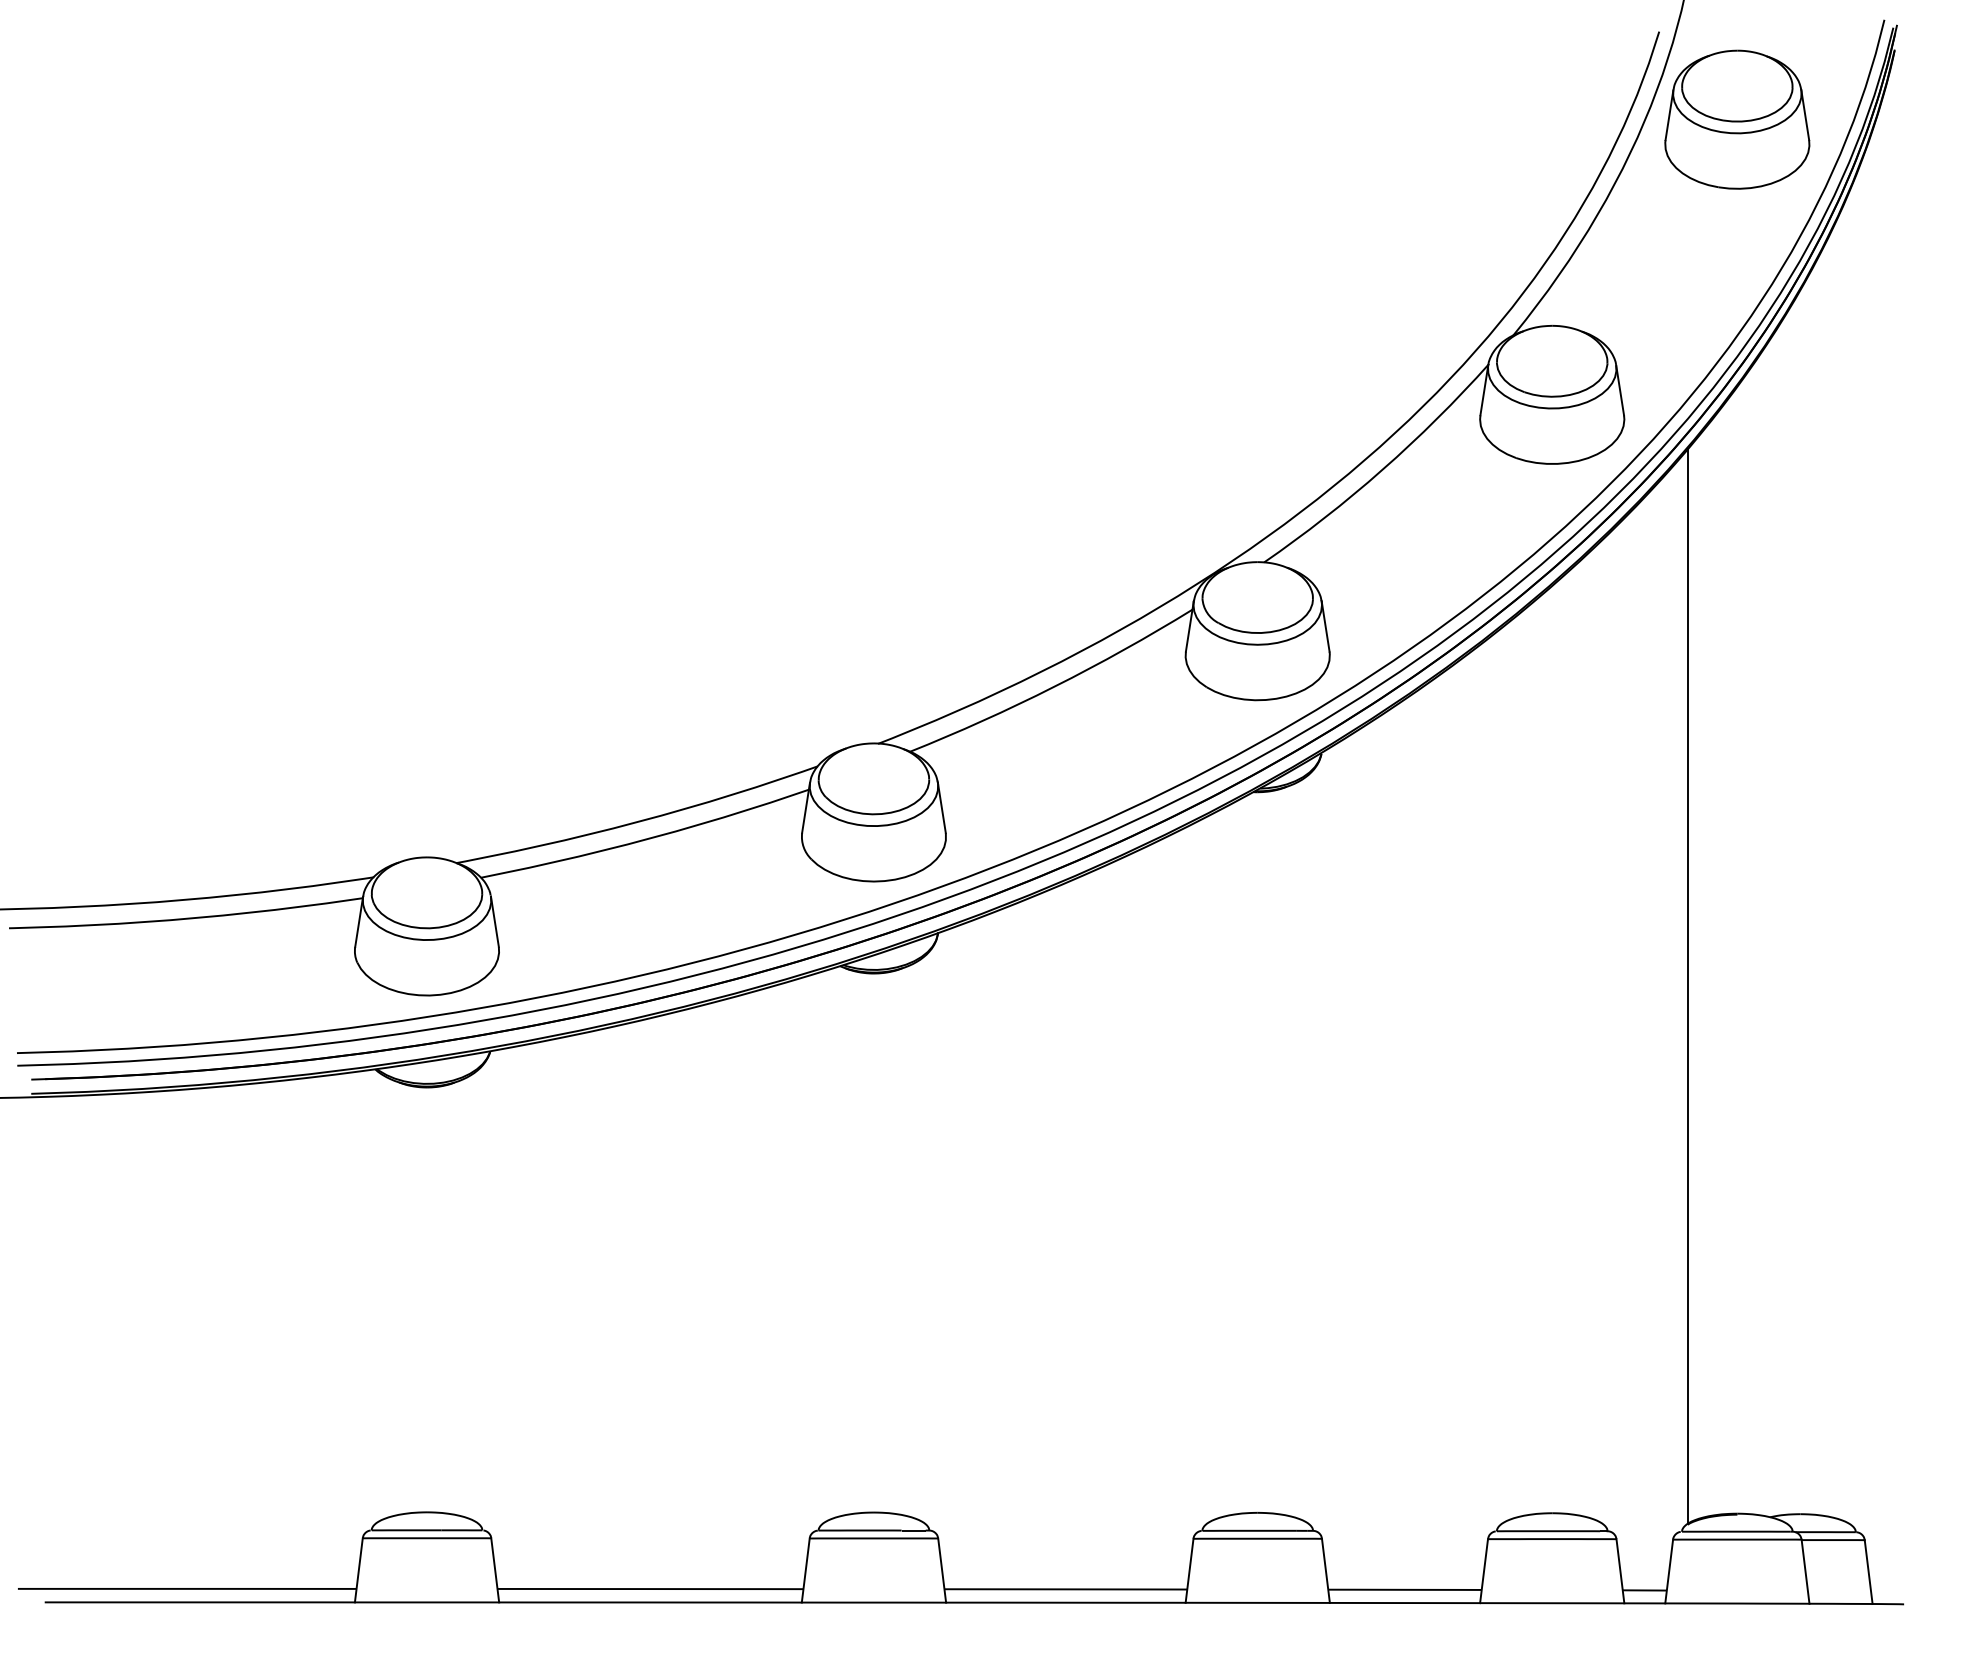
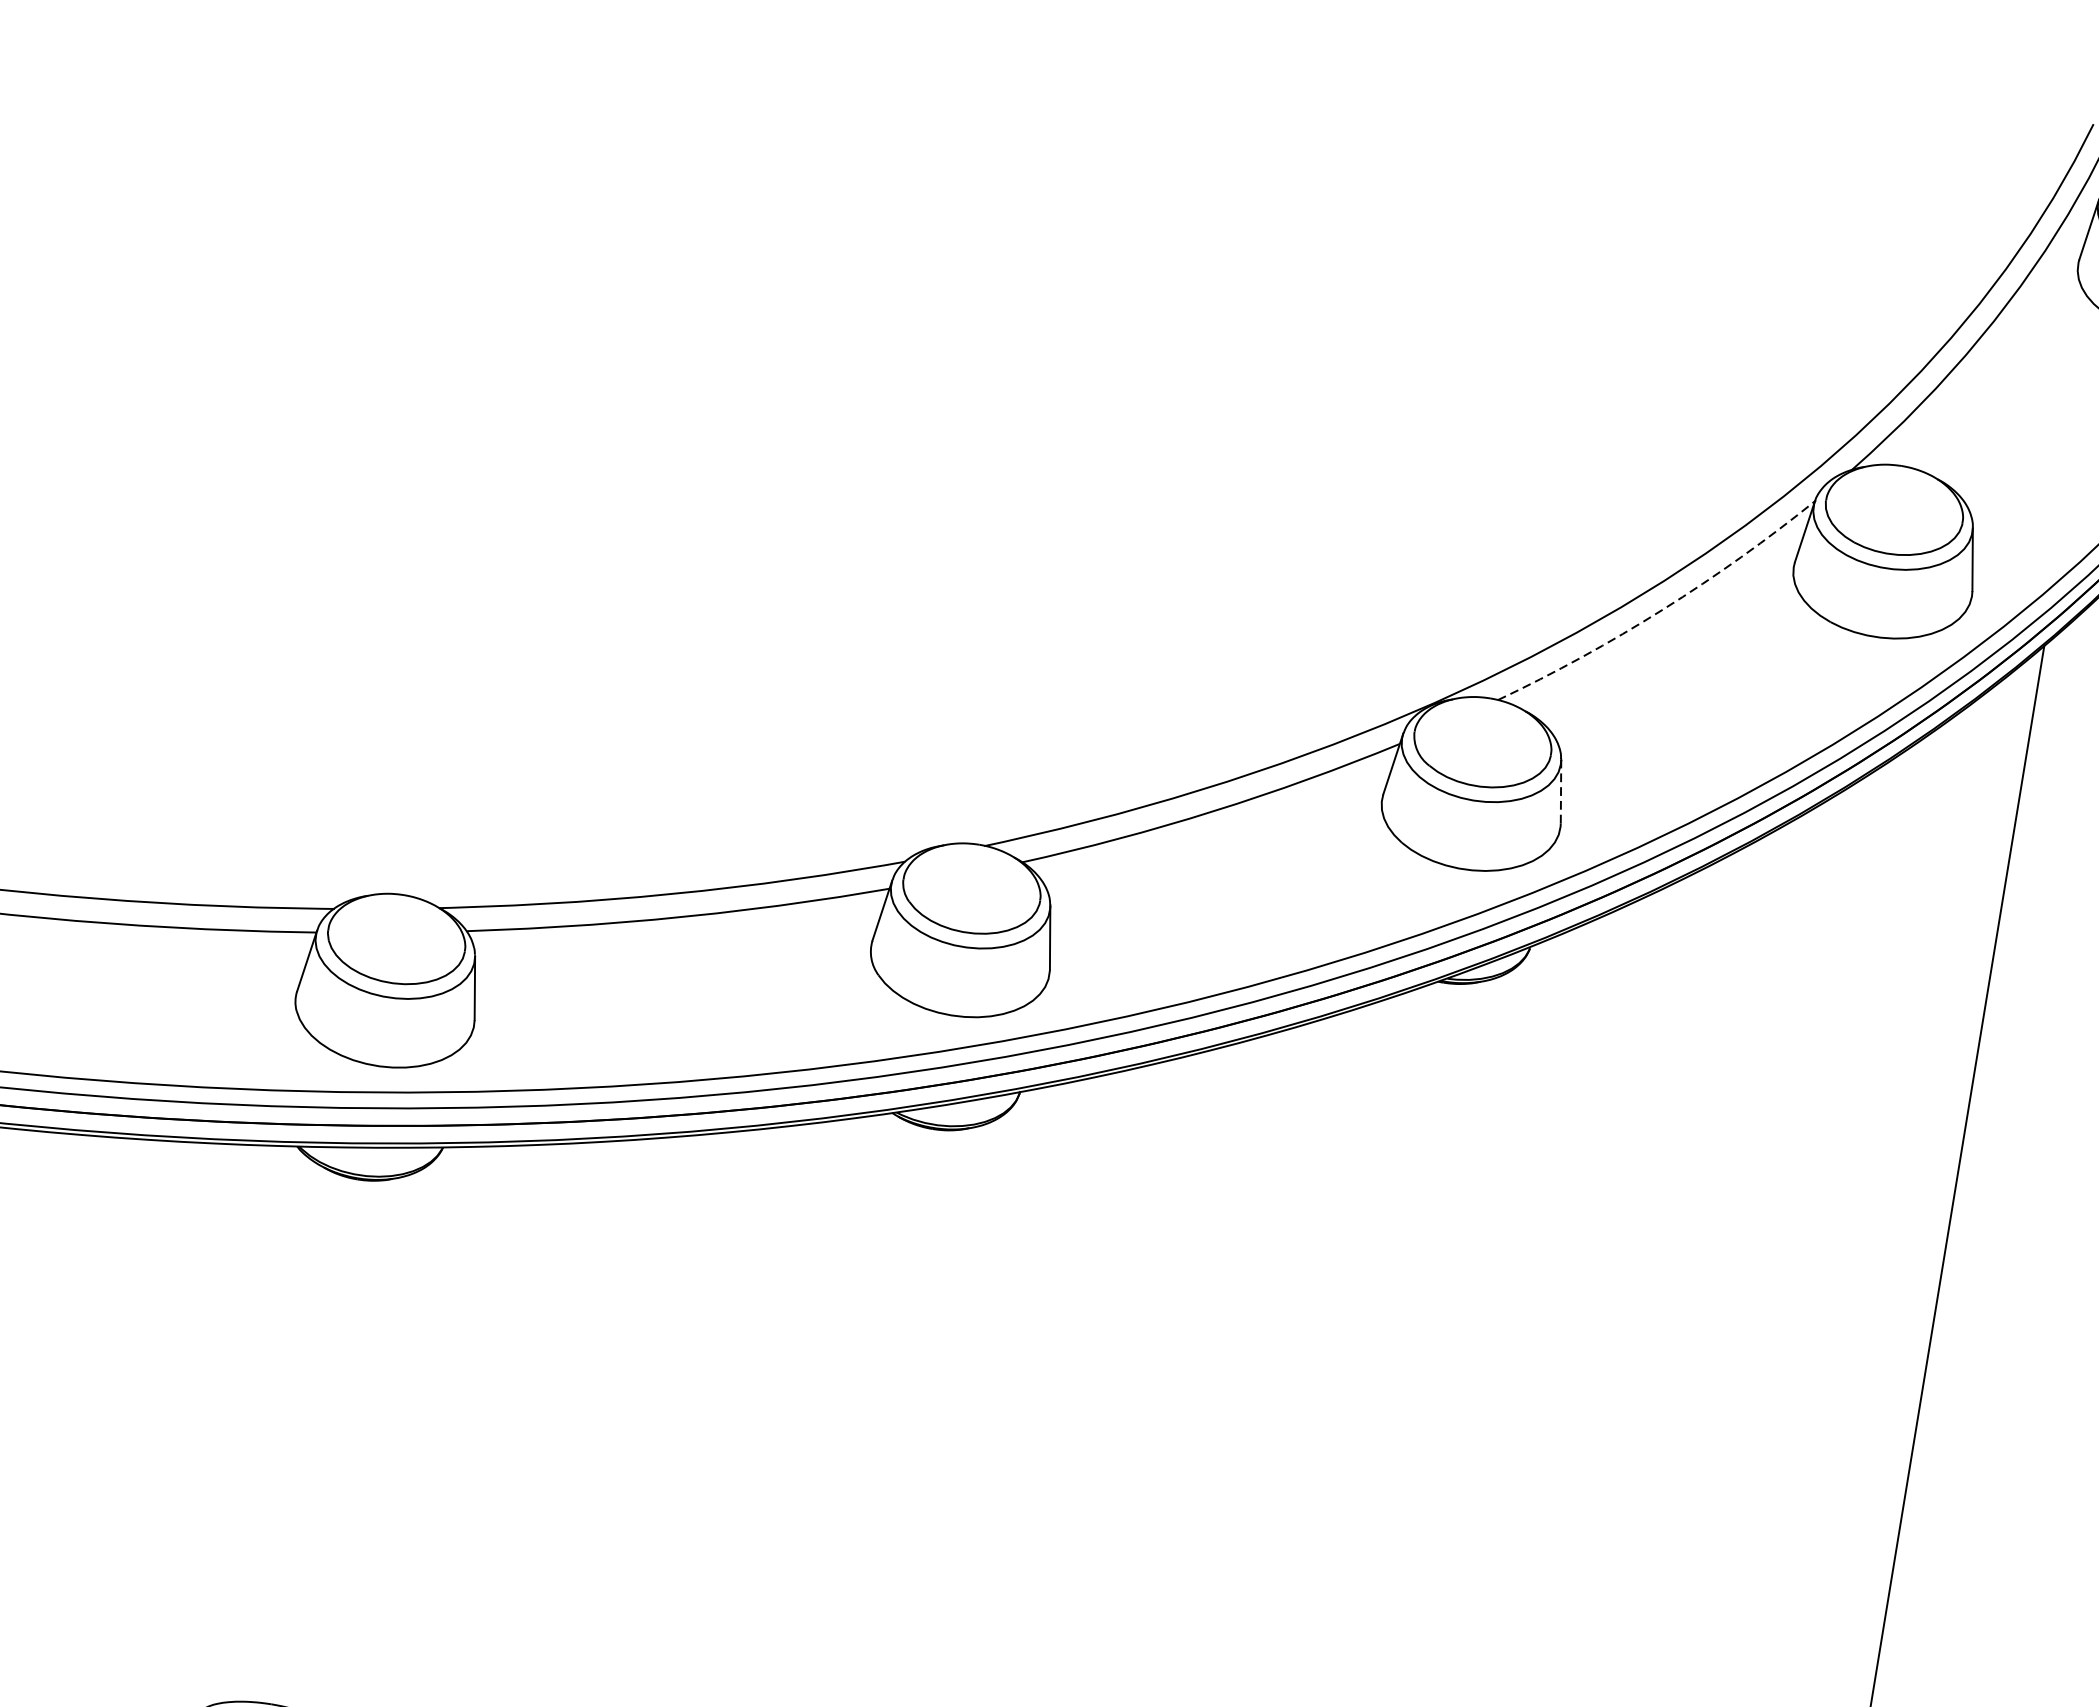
arc: (1382, 469) -> (1663, 609), solid -> dashed
line: (1325, 626) -> (1560, 791), solid -> dashed

